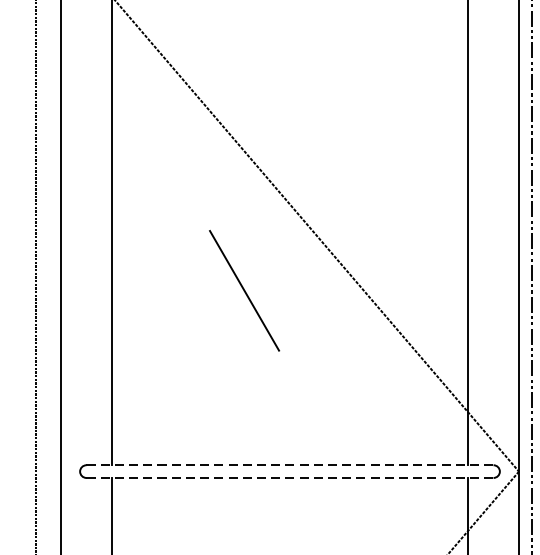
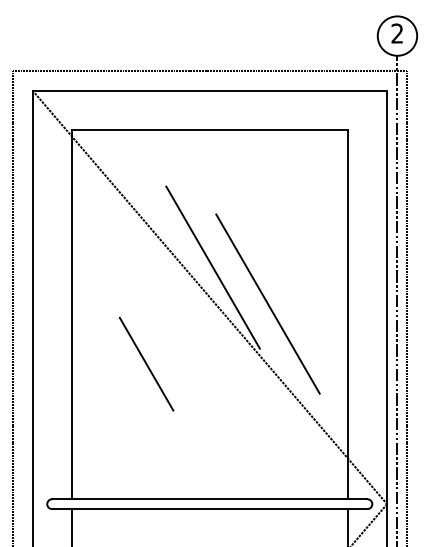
line: (293, 165) -> (212, 267), added
line: (364, 212) -> (267, 303), added
line: (244, 289) -> (146, 363), moved
line: (289, 465) -> (209, 499), dashed -> solid
line: (289, 478) -> (209, 509), dashed -> solid

